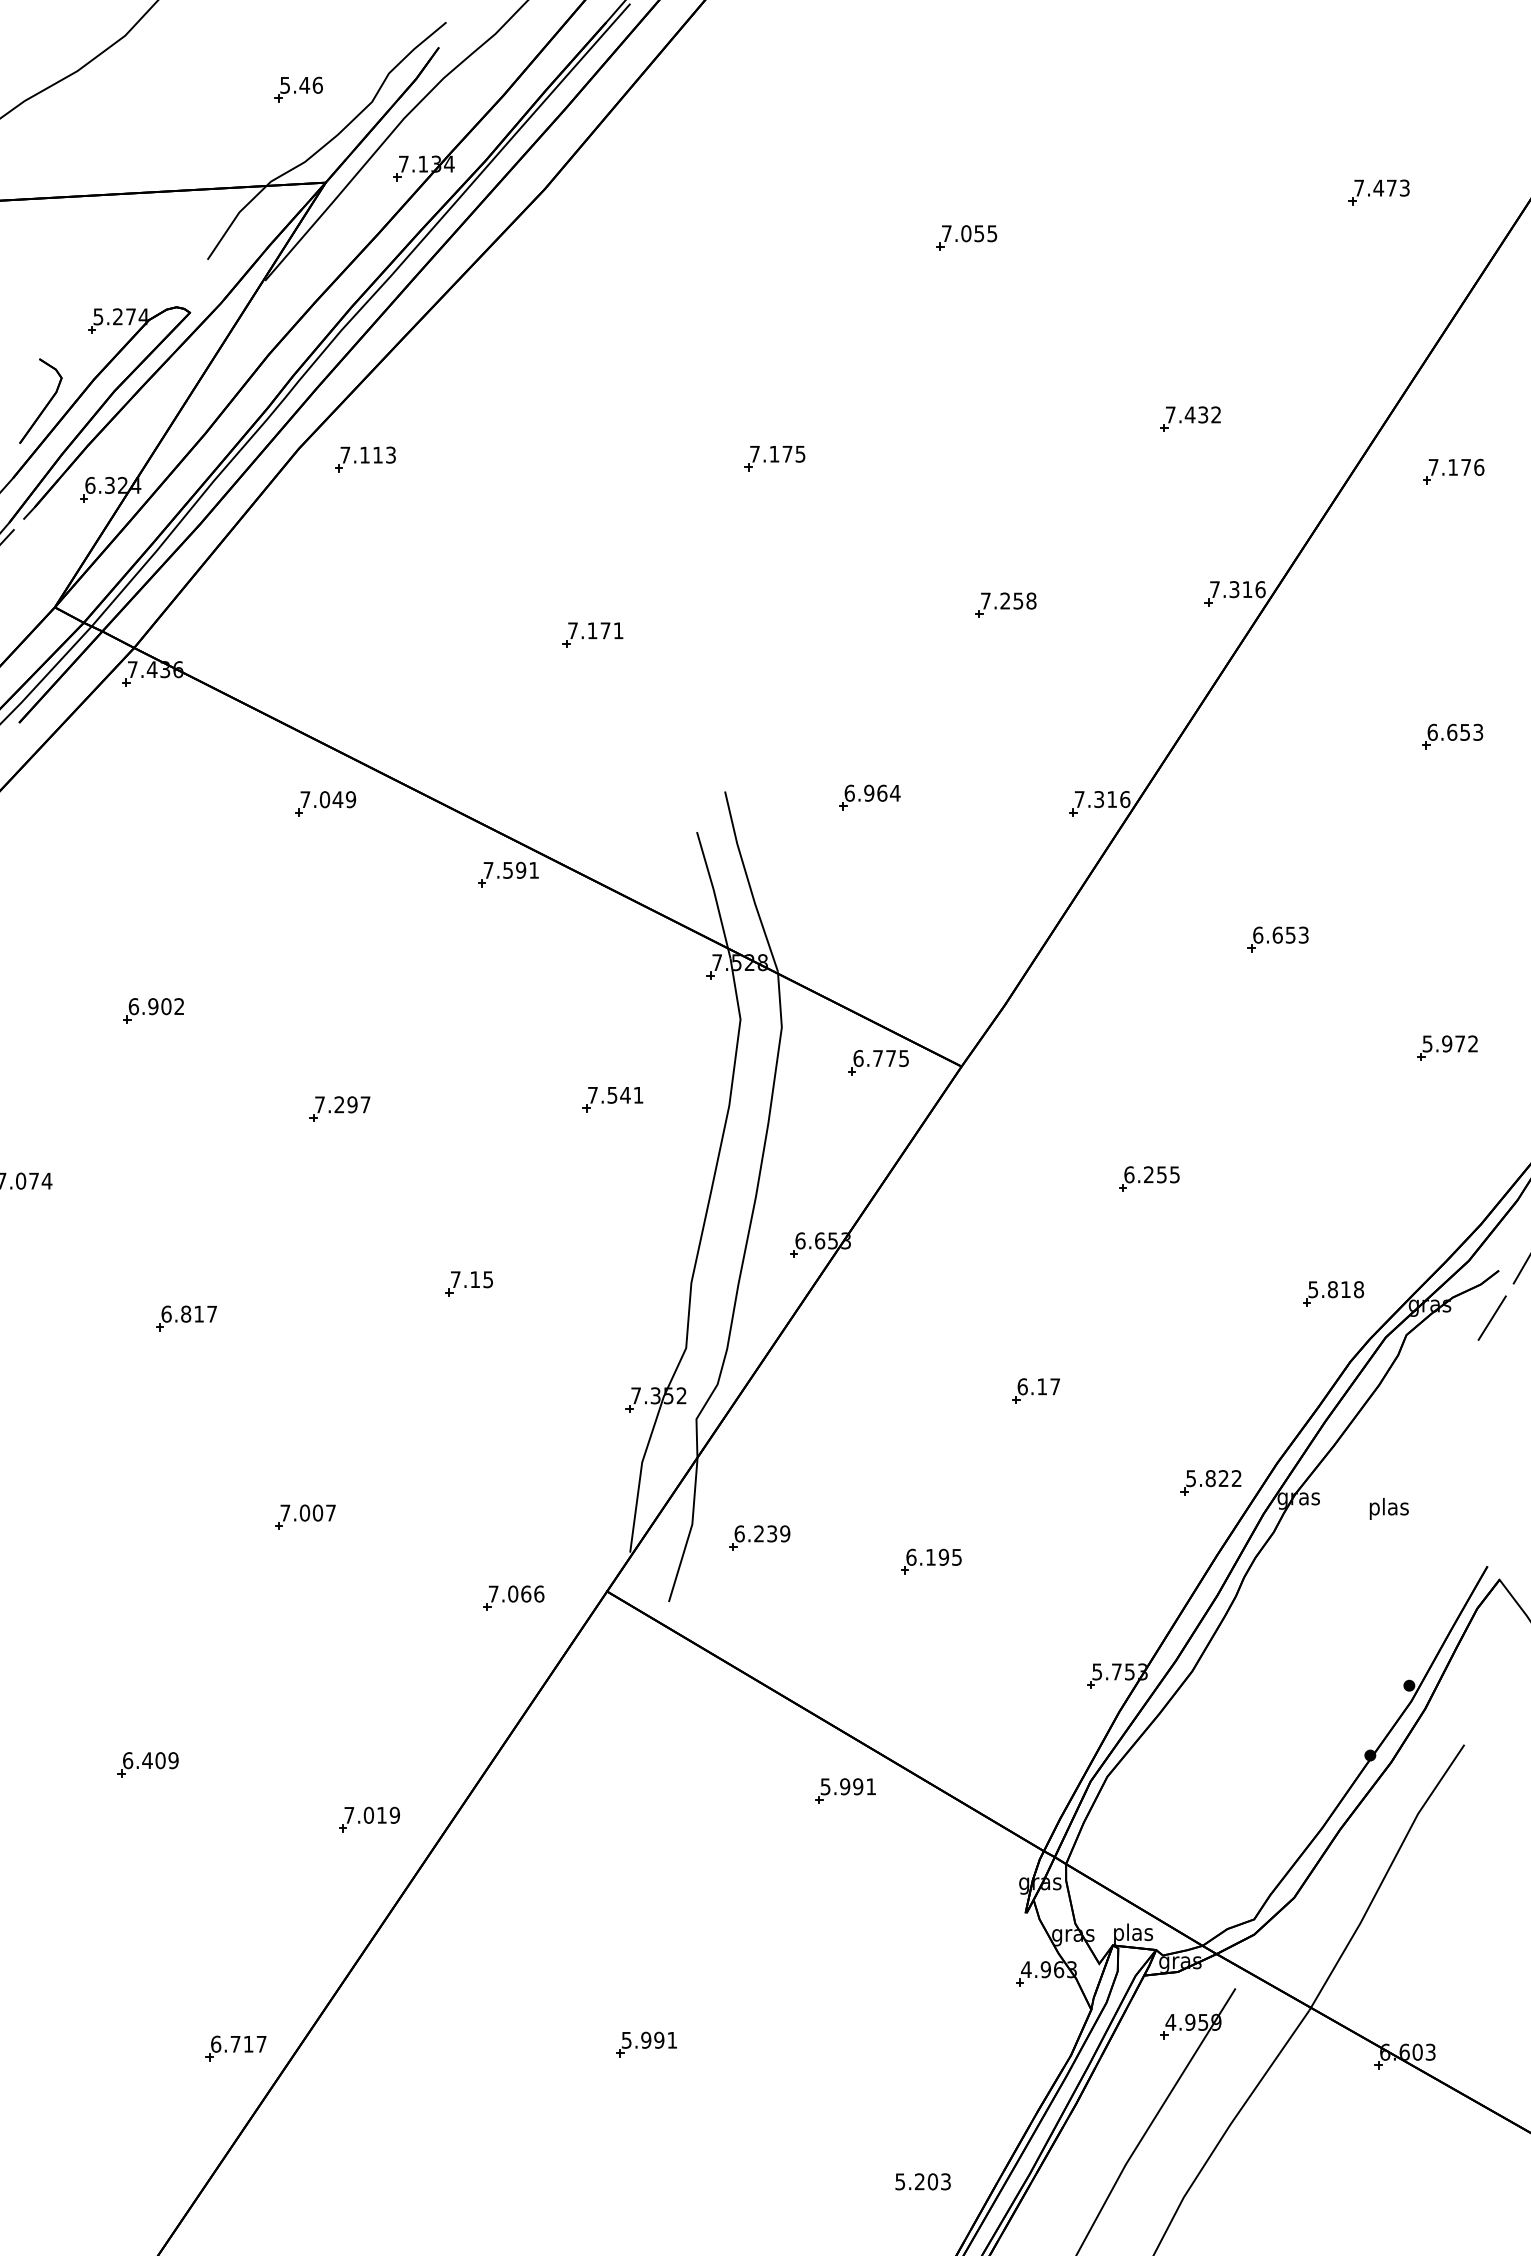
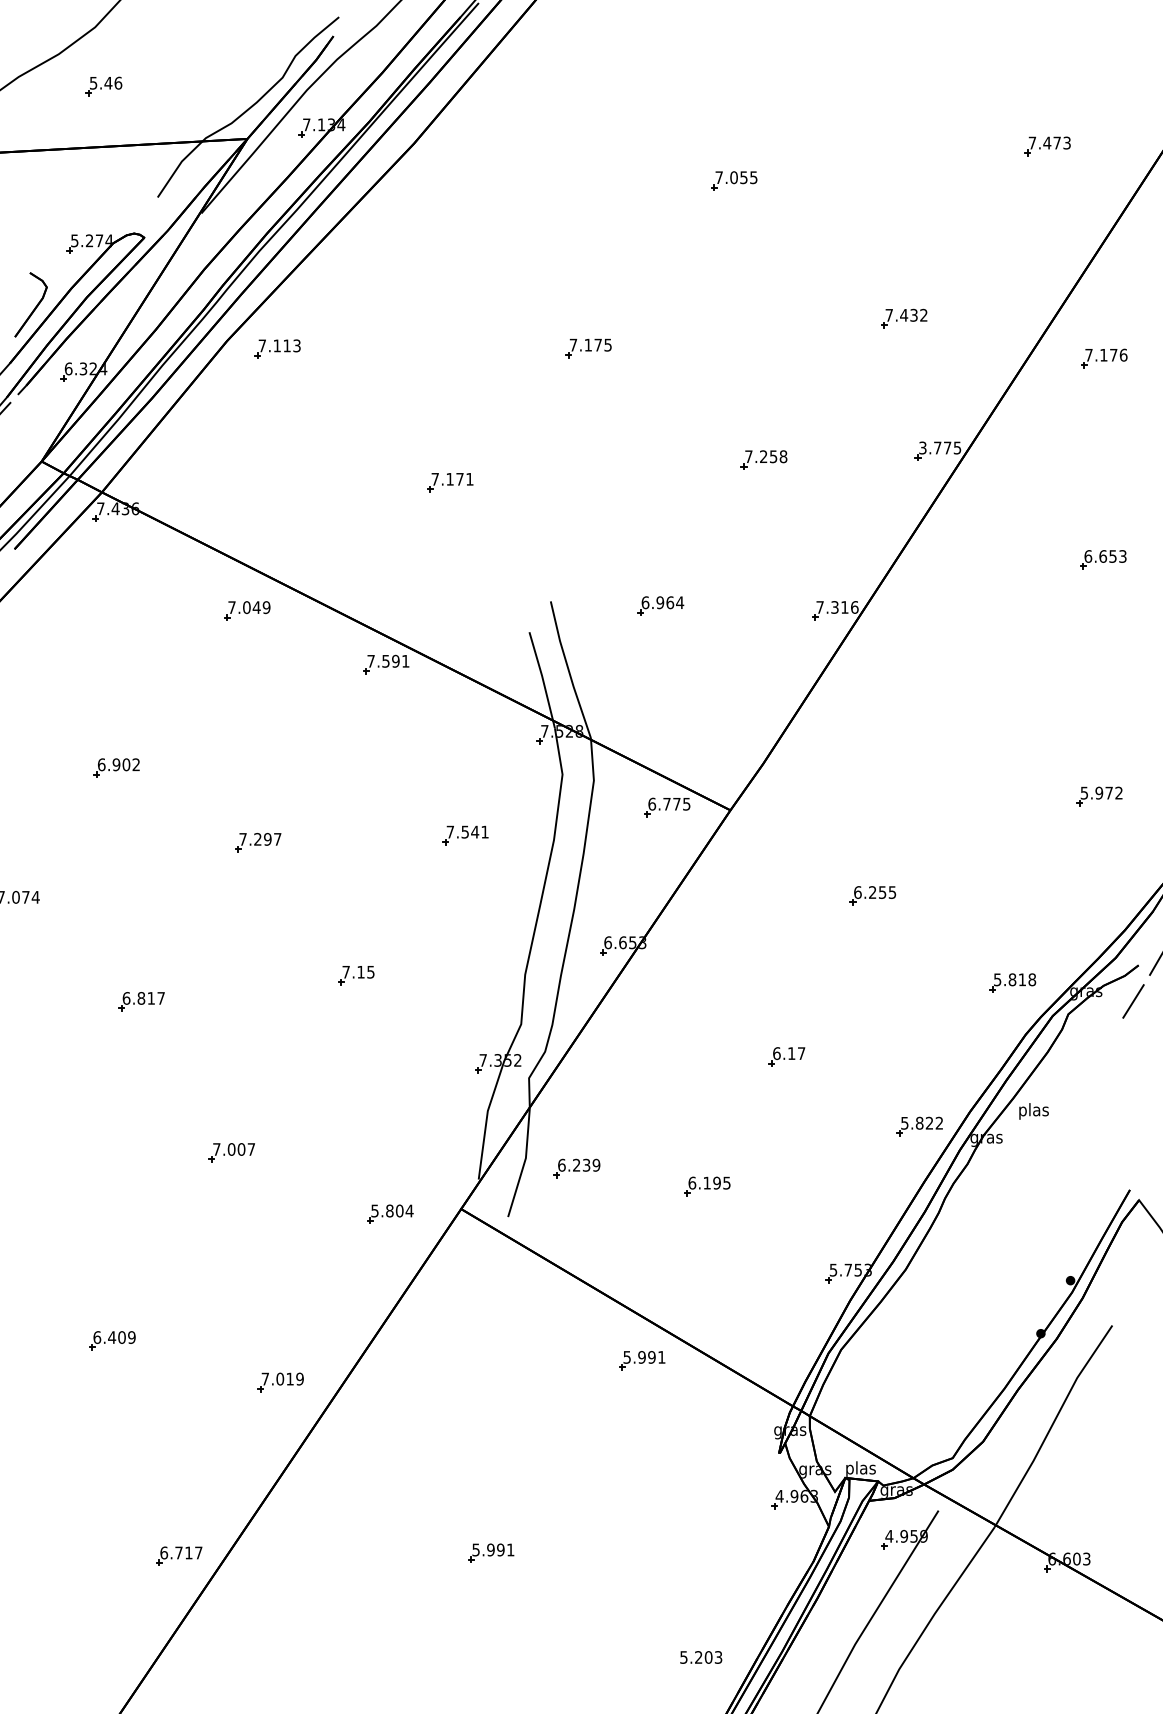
part: (298, 89) -> (103, 86), moved
text: (1237, 589) -> (940, 447), 7.316 -> 3.775
part: (1277, 939) -> (970, 713), removed
text: (1388, 1508) -> (1033, 1111), moved
text: (516, 1593) -> (392, 1210), 7.066 -> 5.804

